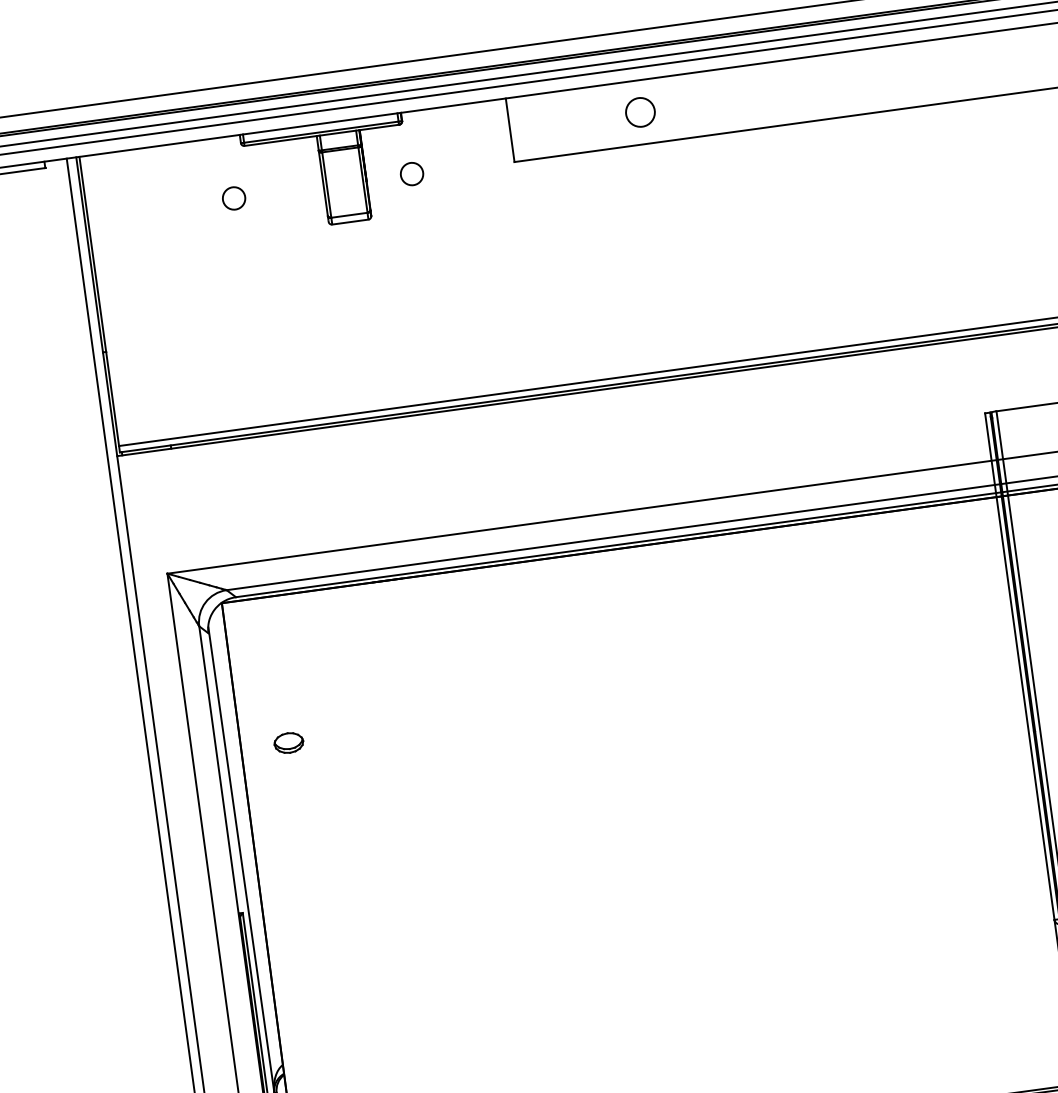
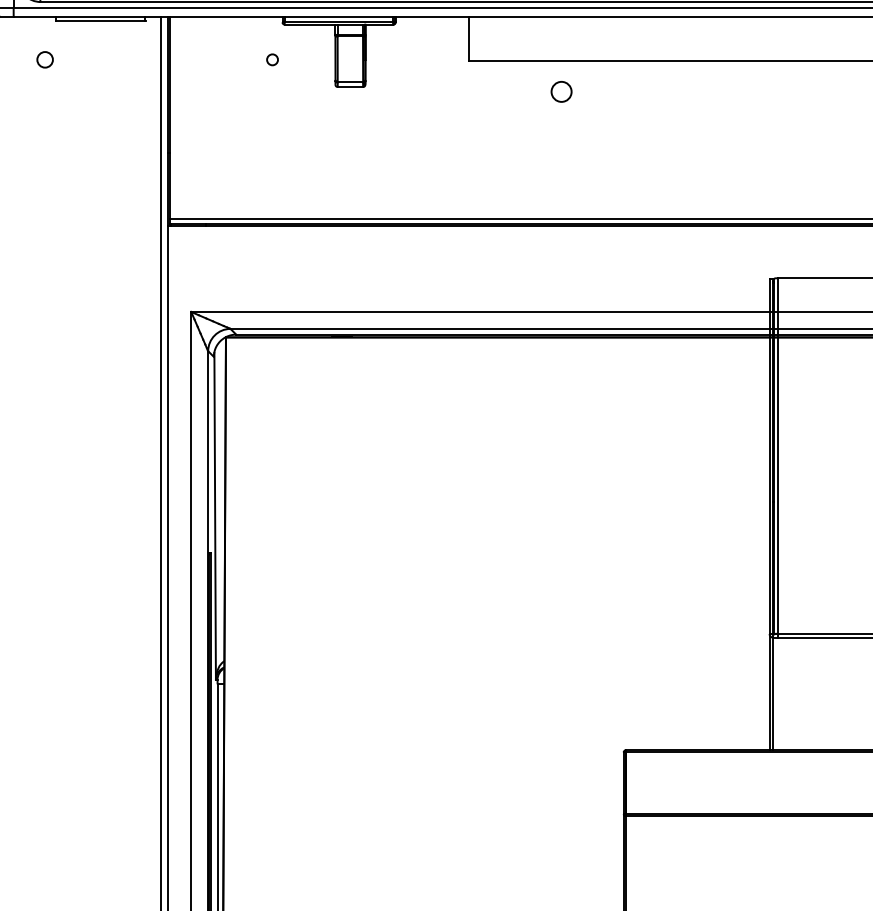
circle: (640, 111) -> (561, 91), moved
circle: (412, 173) -> (397, 59), removed
circle: (233, 198) -> (272, 59), size x0.7
part: (288, 742) -> (258, 439), removed

